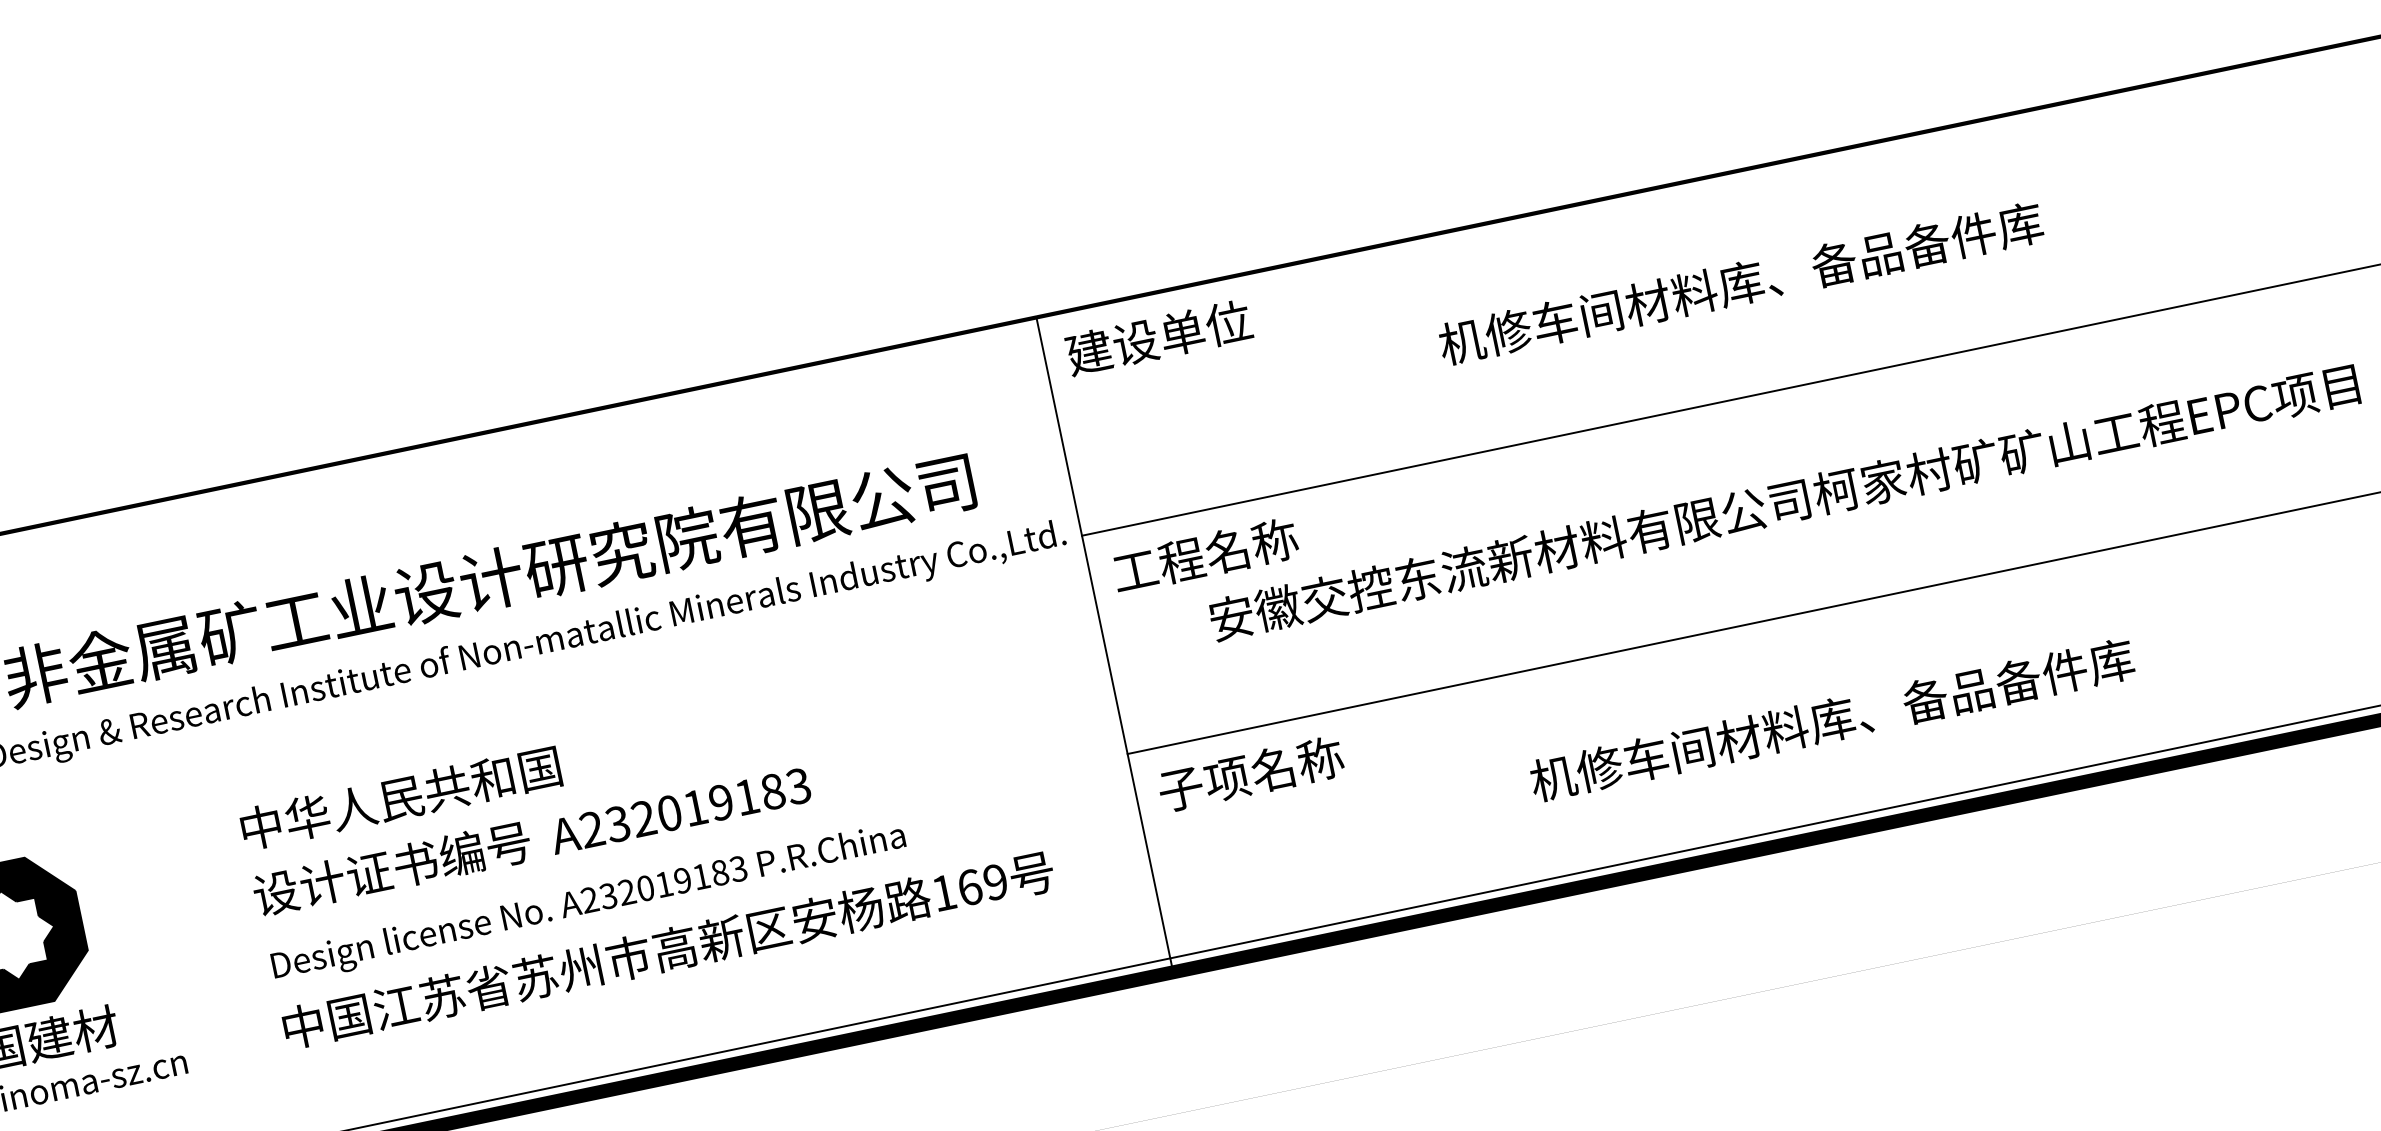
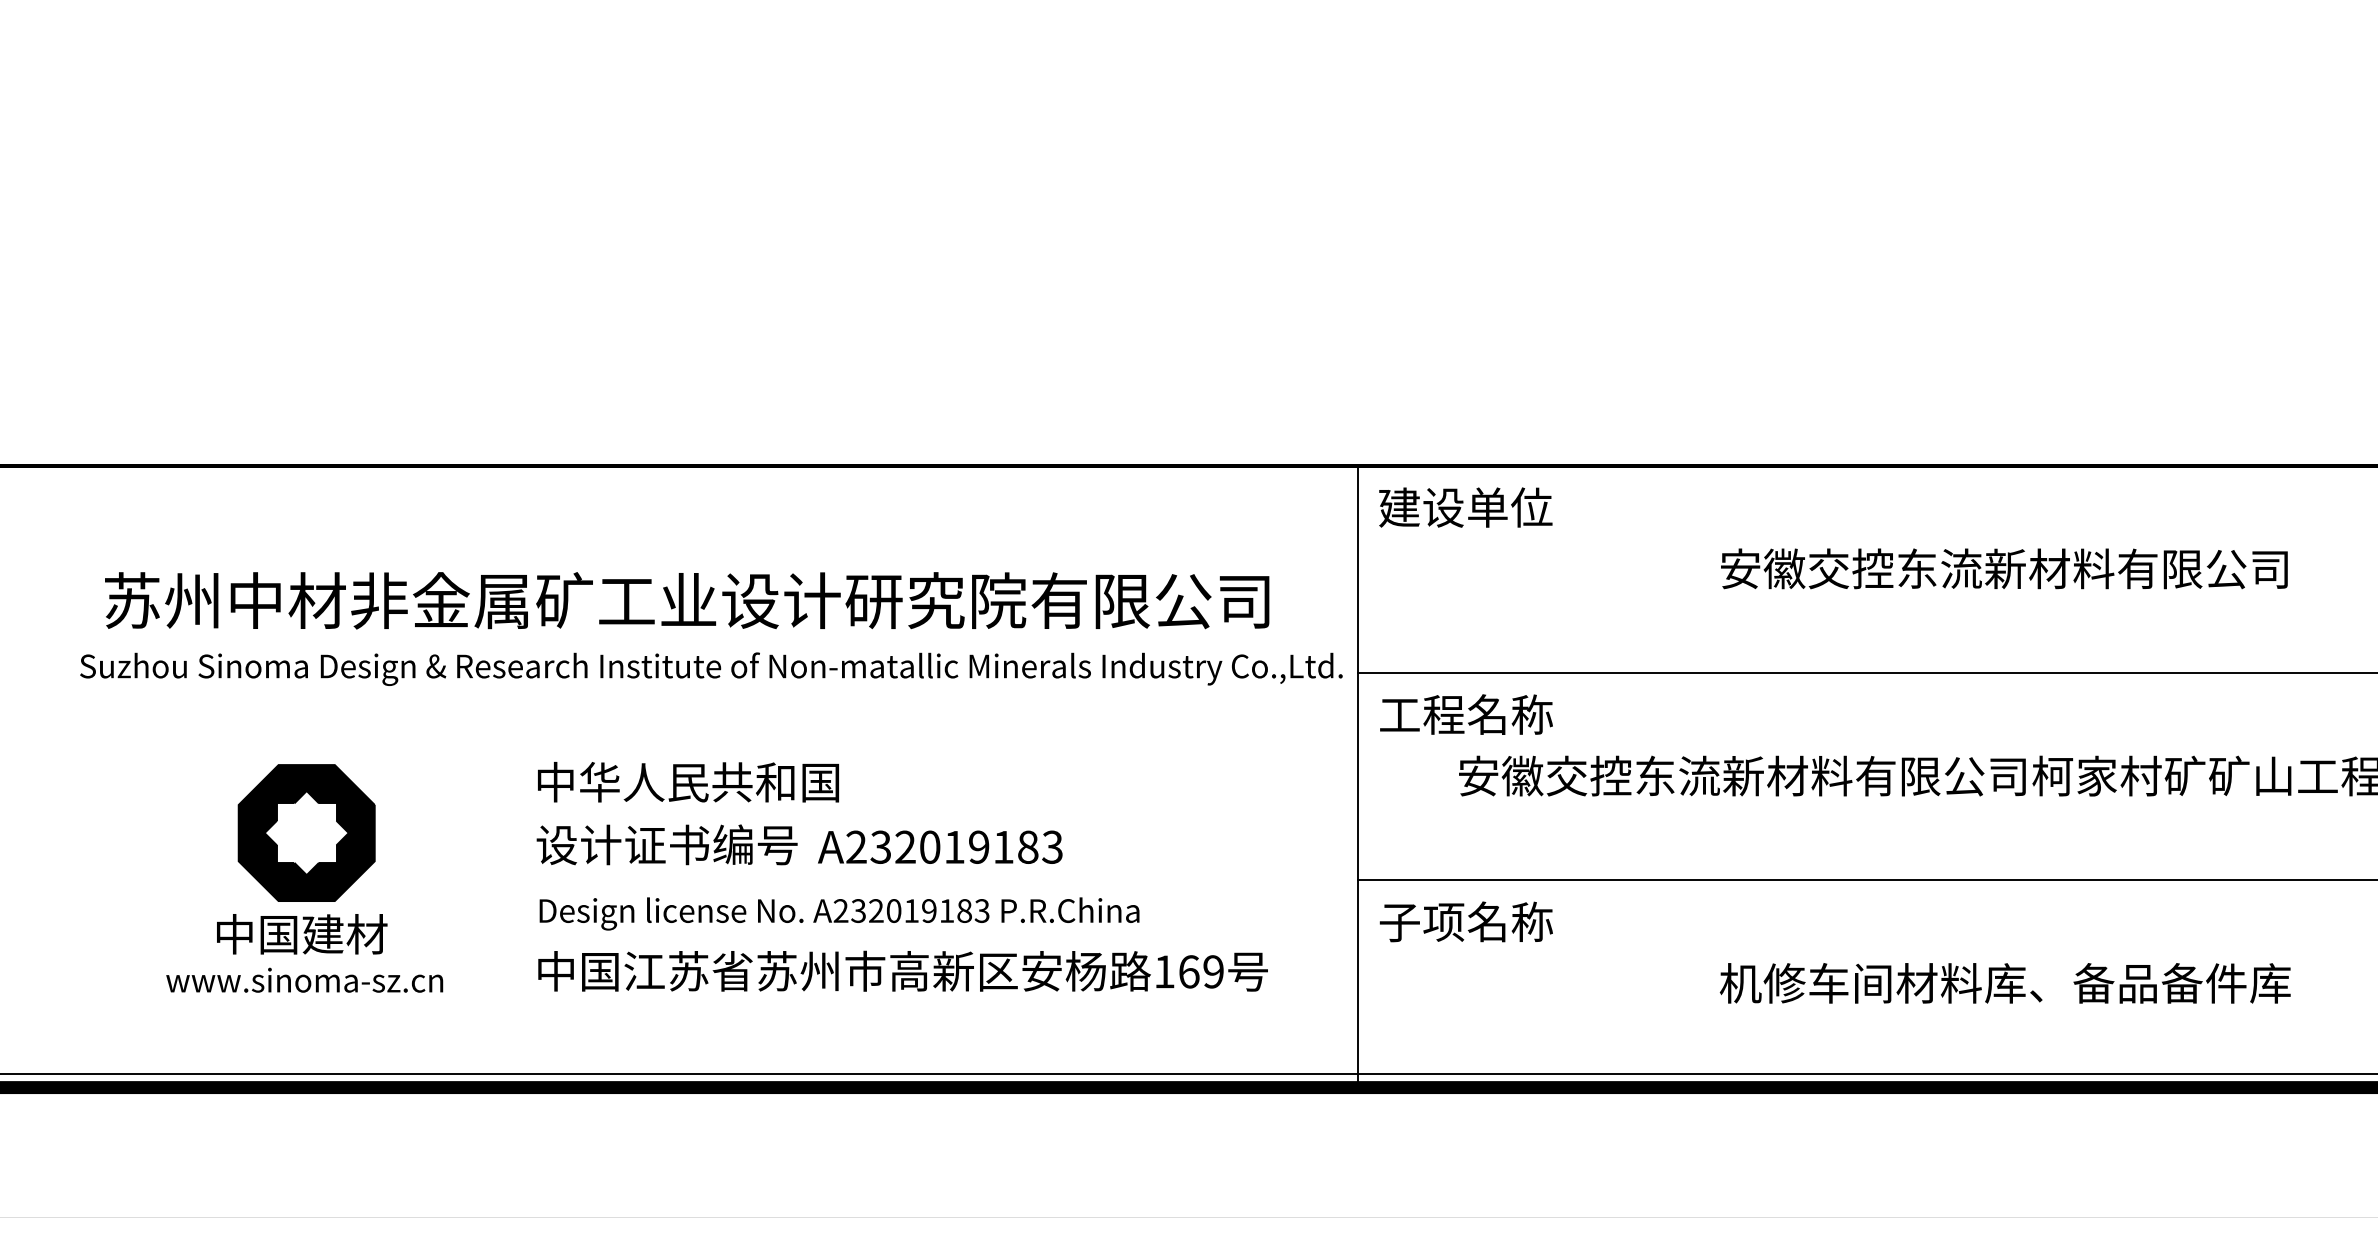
text: (1741, 283) -> (2005, 568), 机修车间材料库、备品备件库 -> 安徽交控东流新材料有限公司

